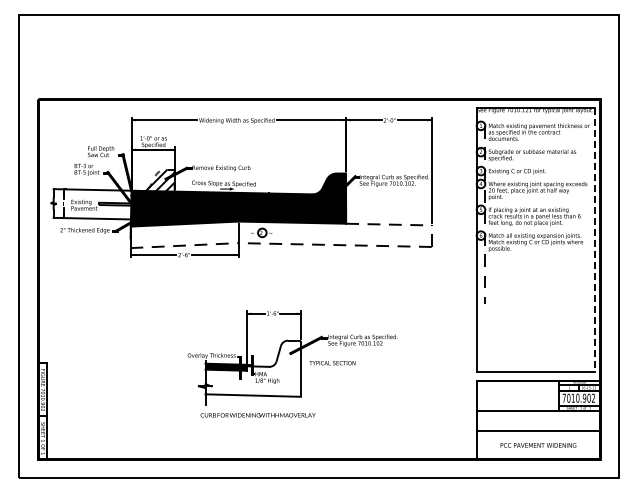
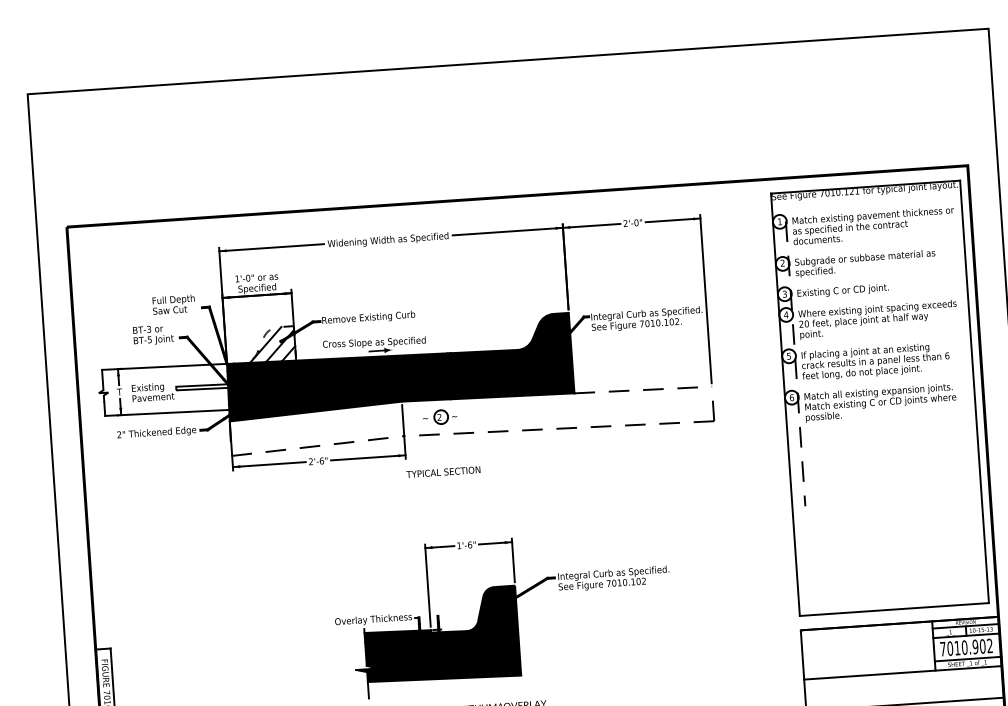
line: (594, 239) -> (974, 391), dashed -> solid
text: (332, 363) -> (443, 472), moved
fill: (249, 368) -> (435, 635), added

